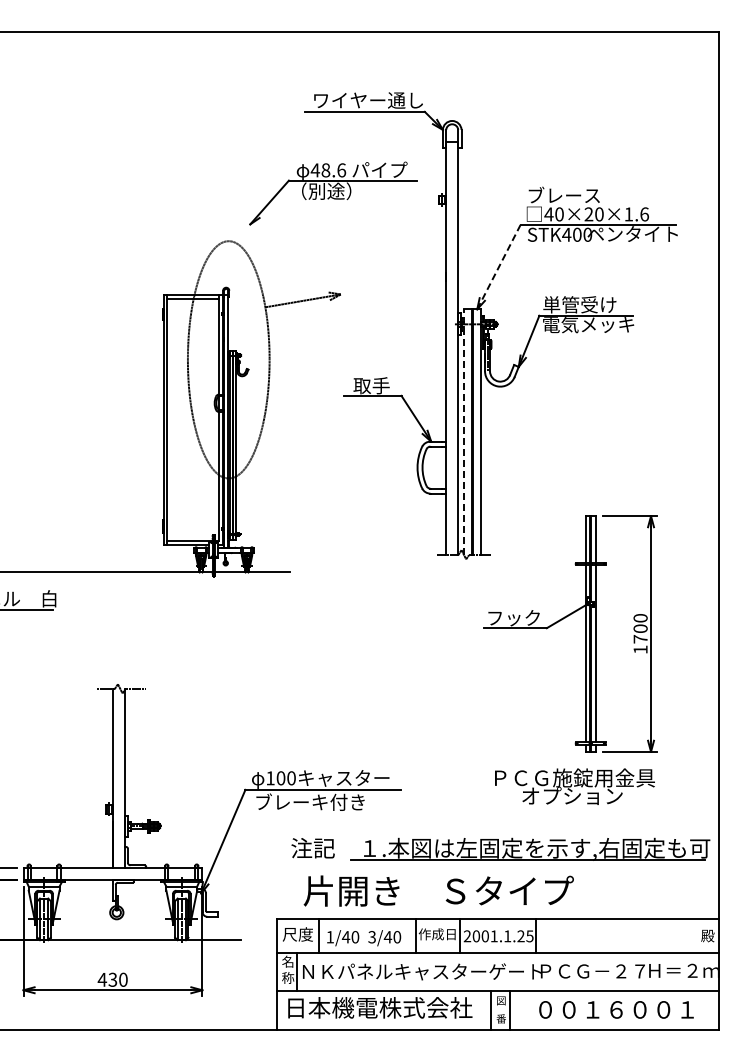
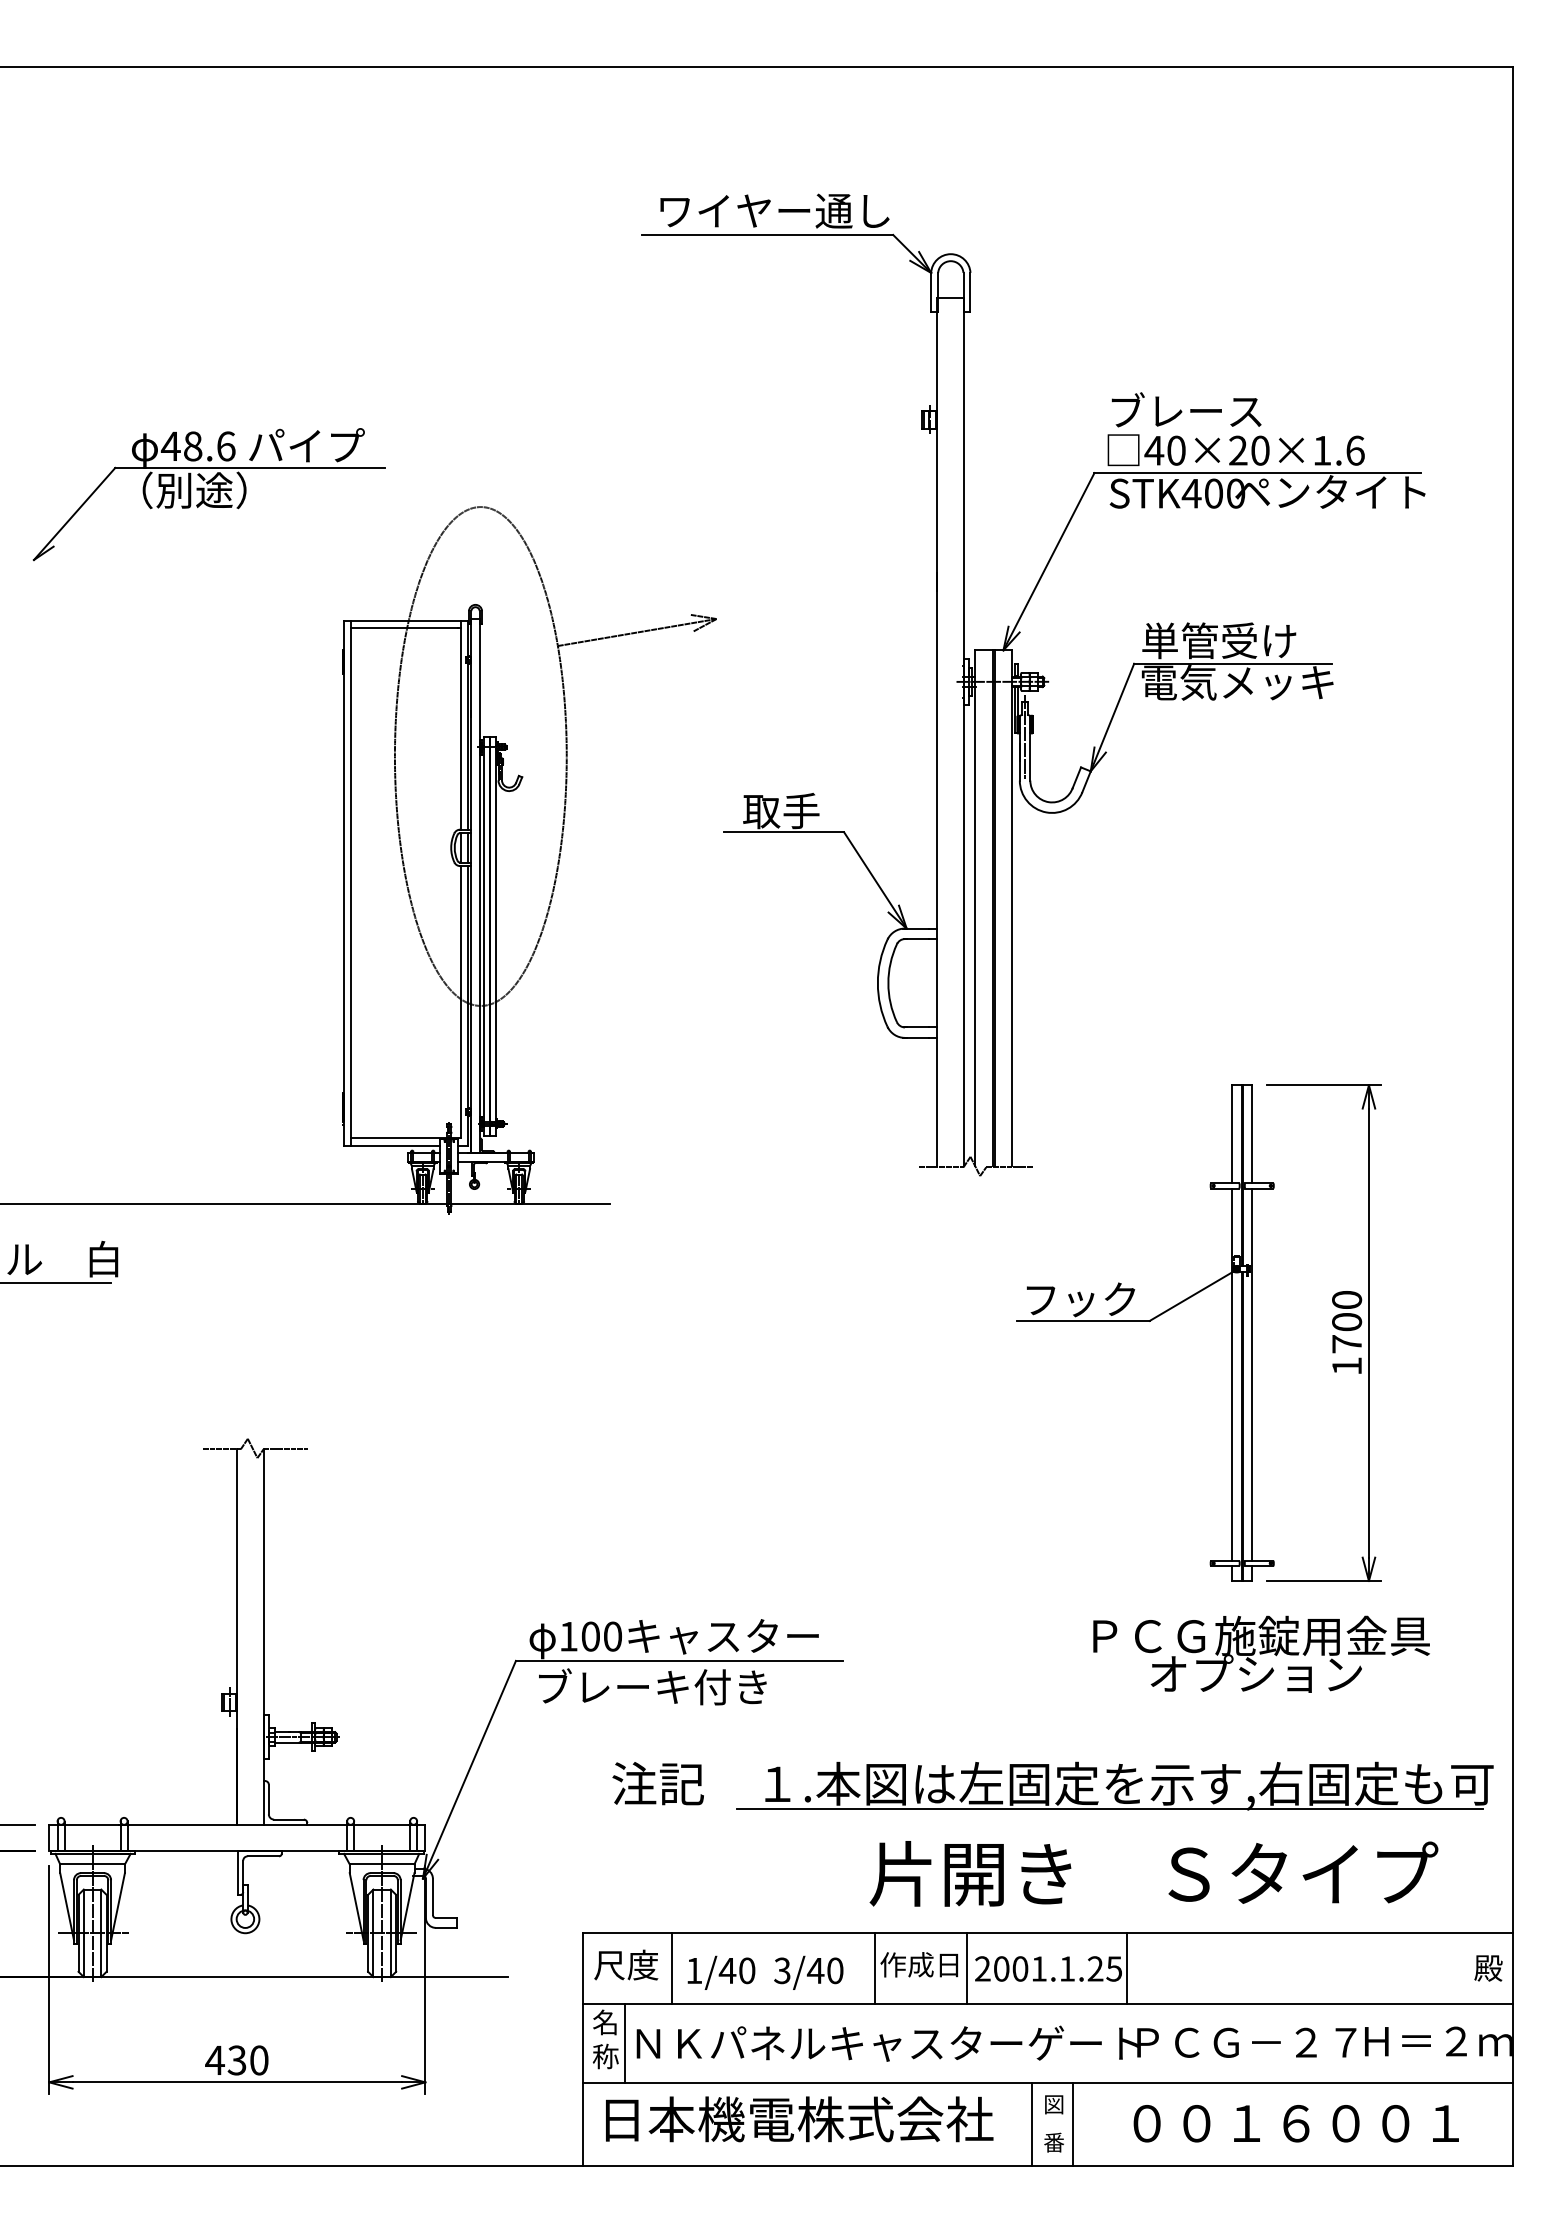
part: (333, 193) -> (209, 495), moved
line: (499, 266) -> (1050, 560), dashed -> solid
line: (463, 432) -> (974, 909), dashed -> solid
text: (574, 786) -> (1260, 1653), moved
text: (438, 890) -> (1153, 1872), moved

